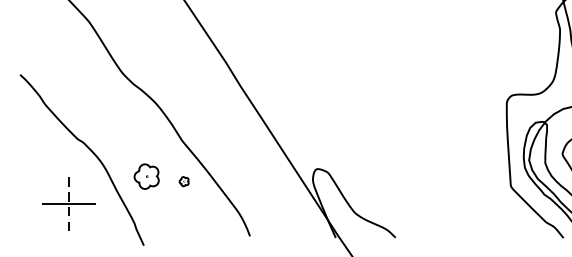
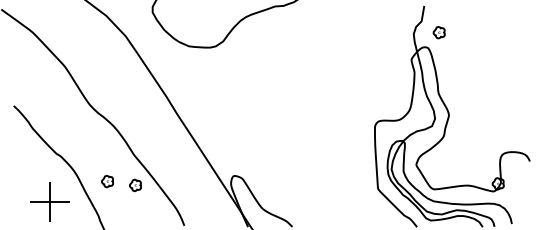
part: (146, 176) -> (107, 181), size x0.62
part: (184, 180) -> (135, 184), size x1.67
line: (69, 204) -> (50, 202), dashed -> solid

